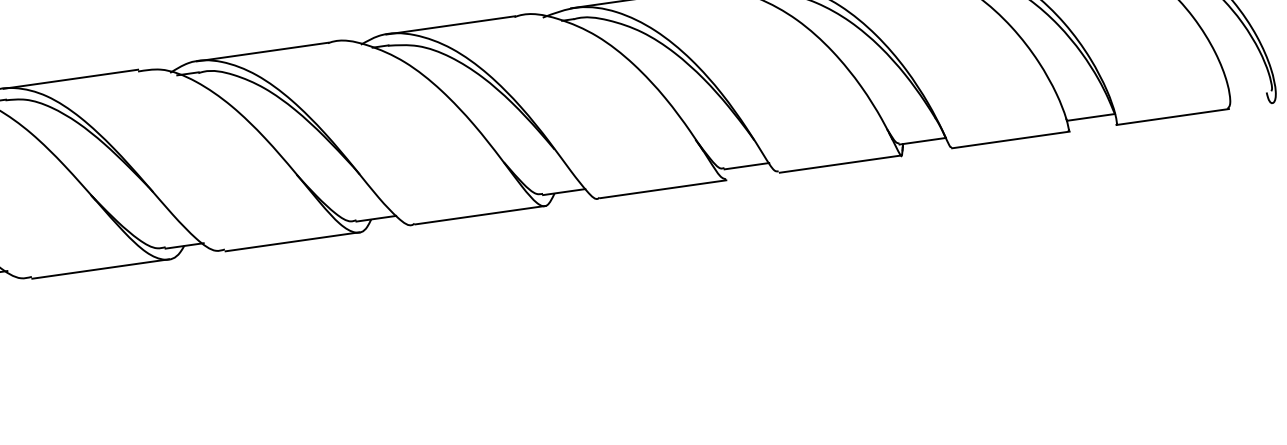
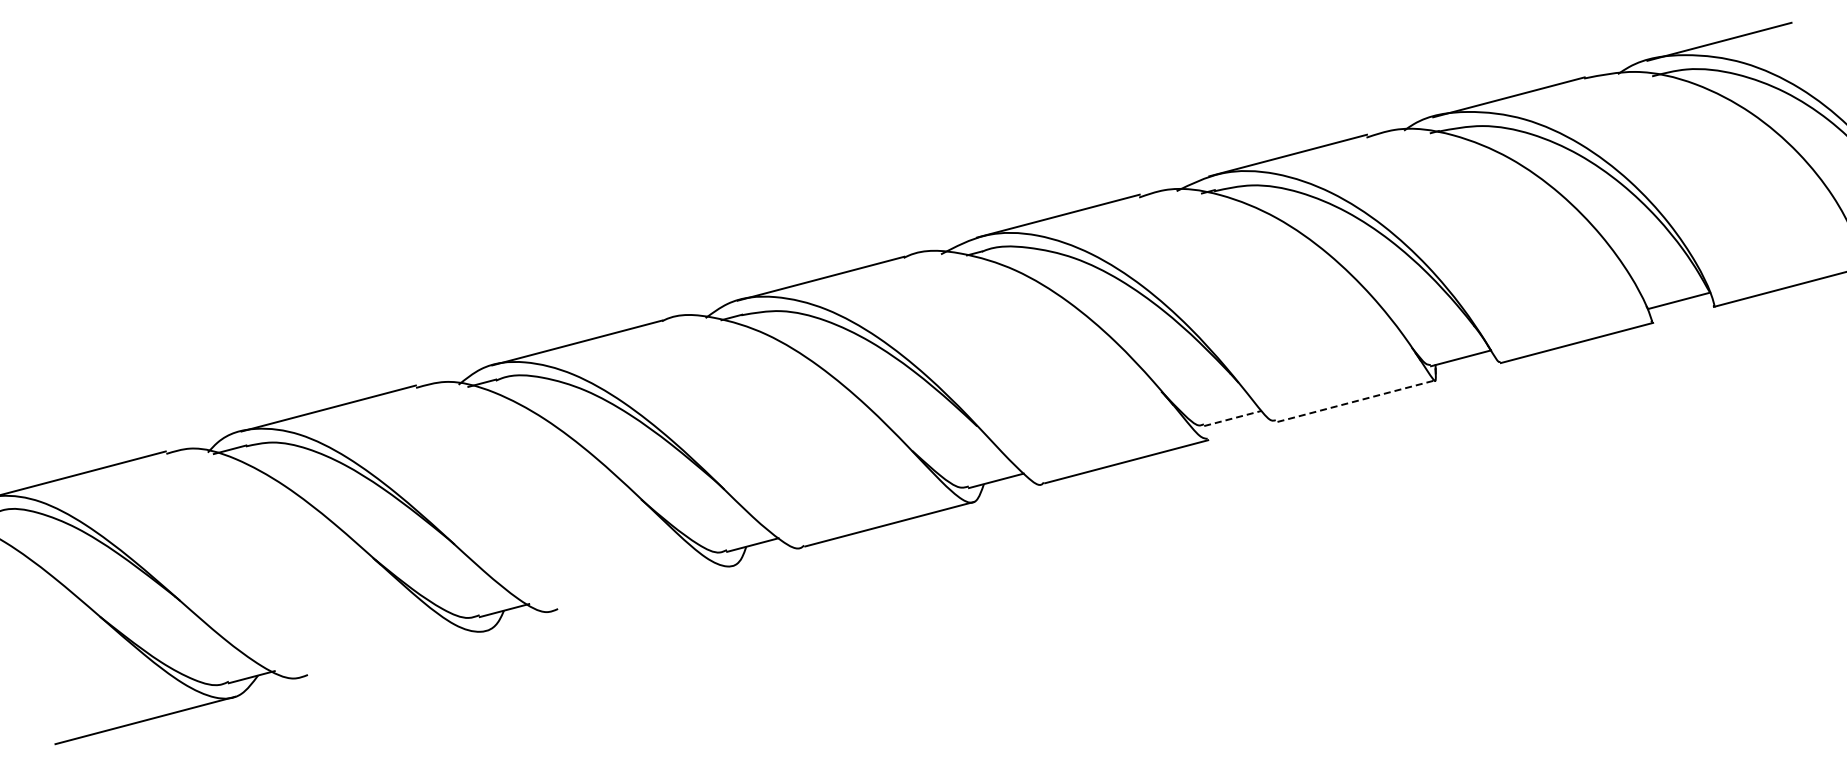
line: (840, 164) -> (1356, 401), solid -> dashed
line: (747, 166) -> (1233, 418), solid -> dashed
line: (292, 241) -> (645, 588), removed
line: (100, 268) -> (396, 653), removed

